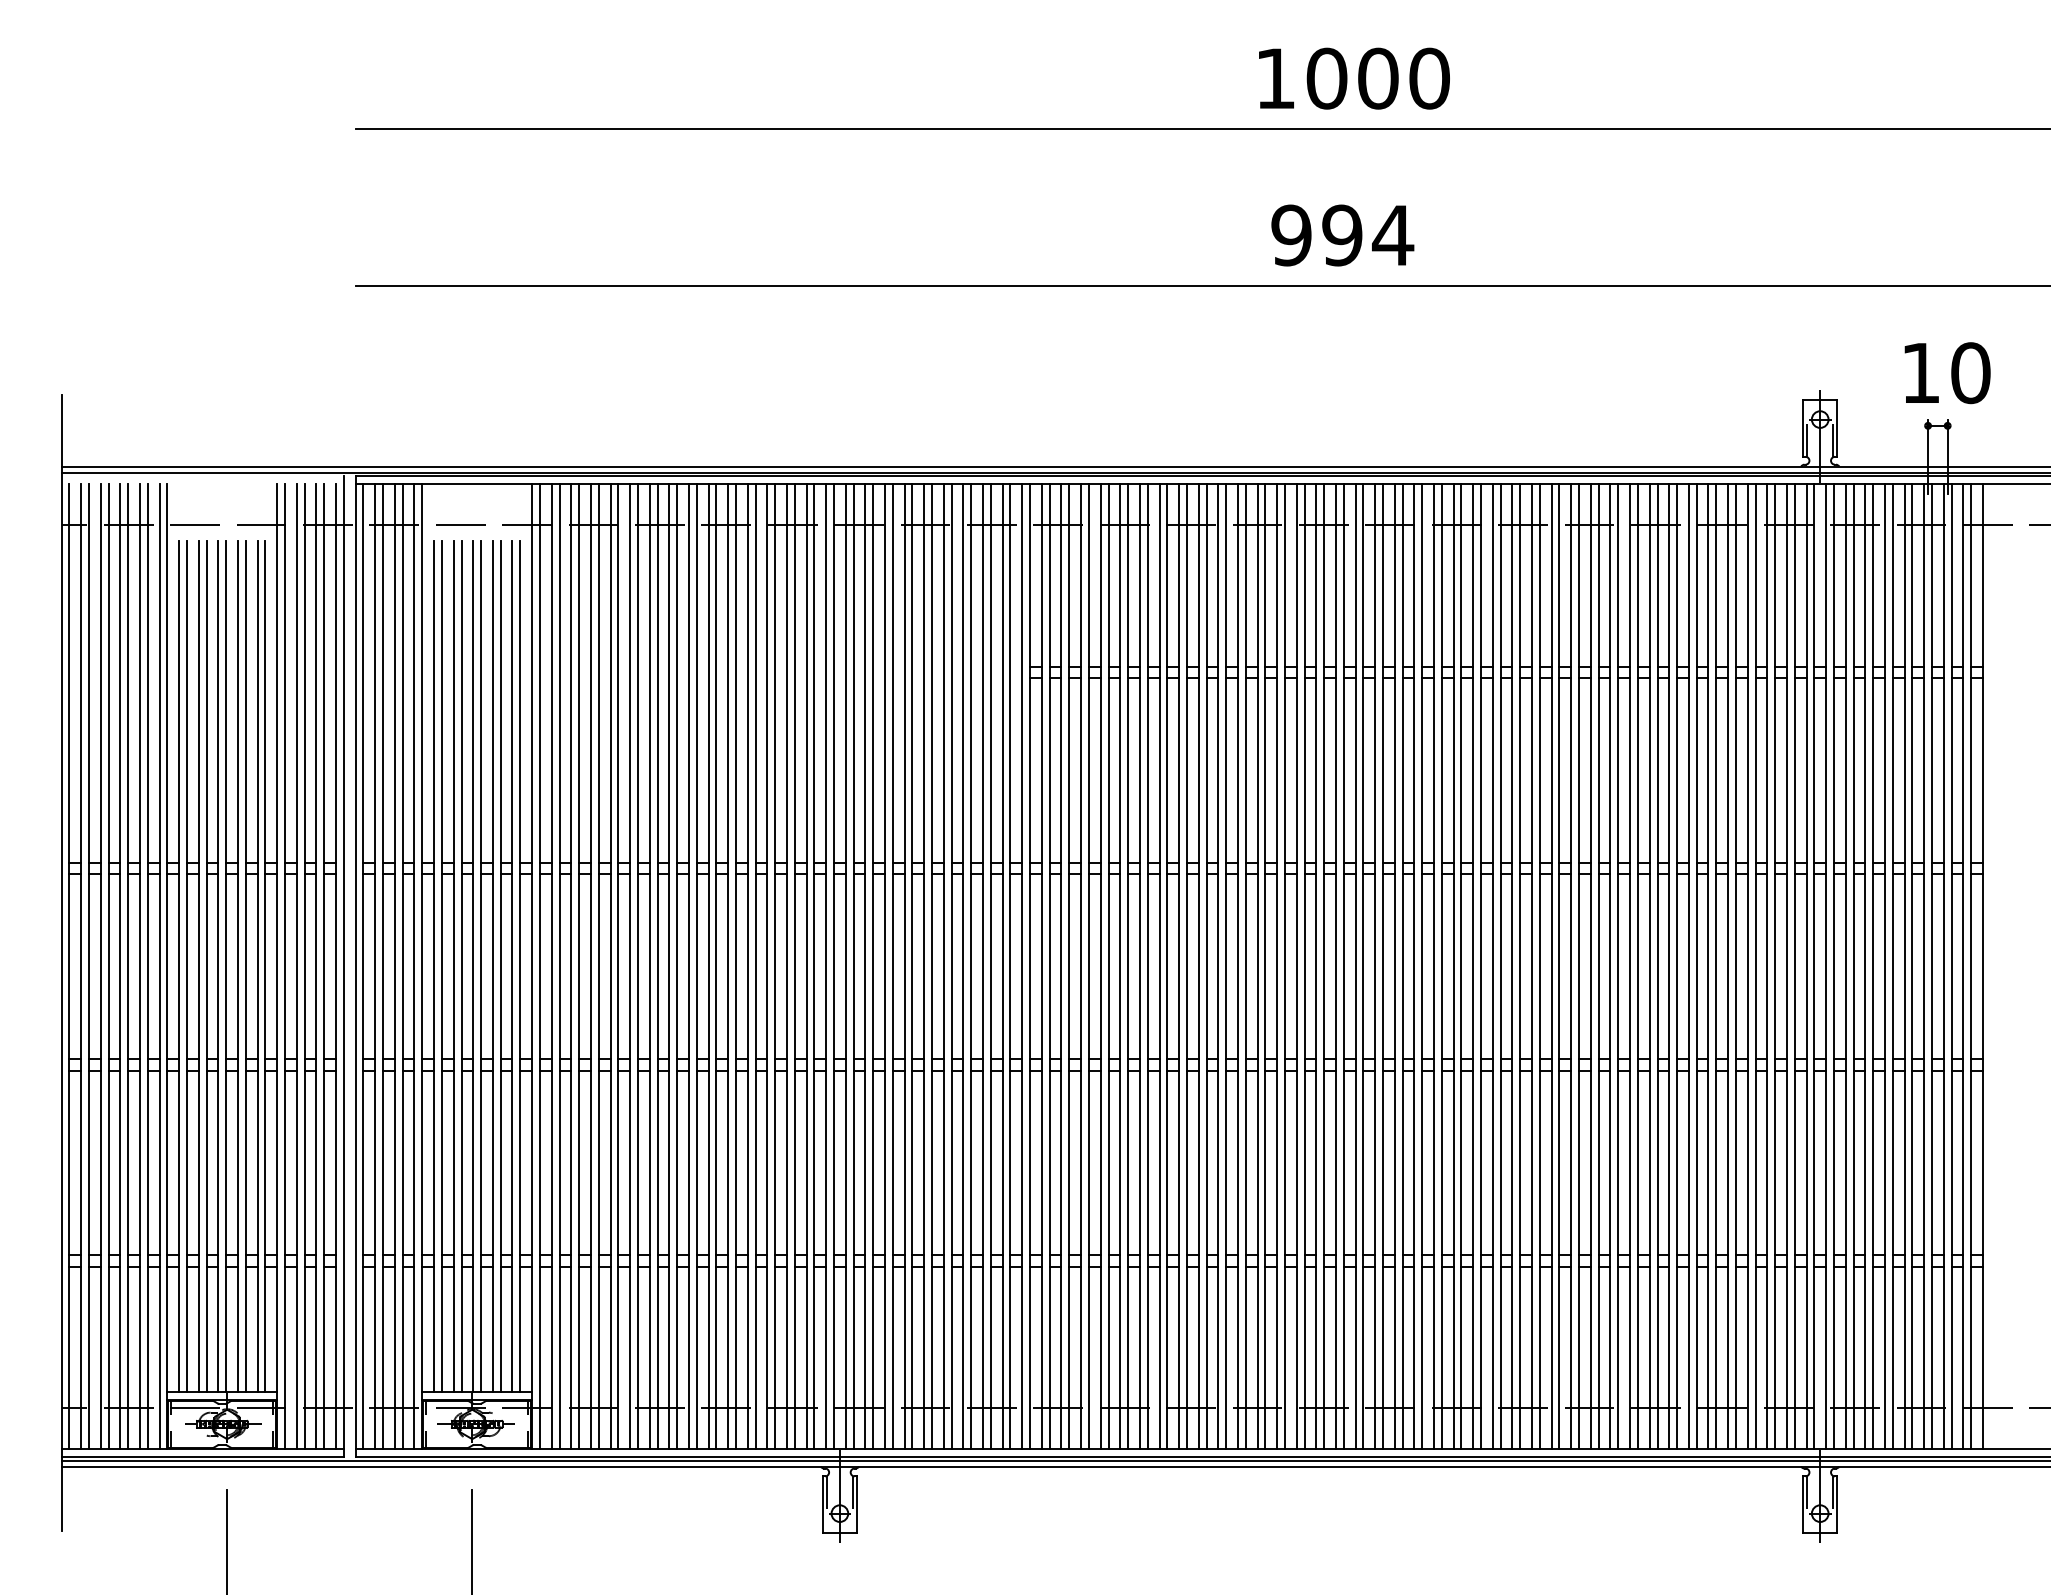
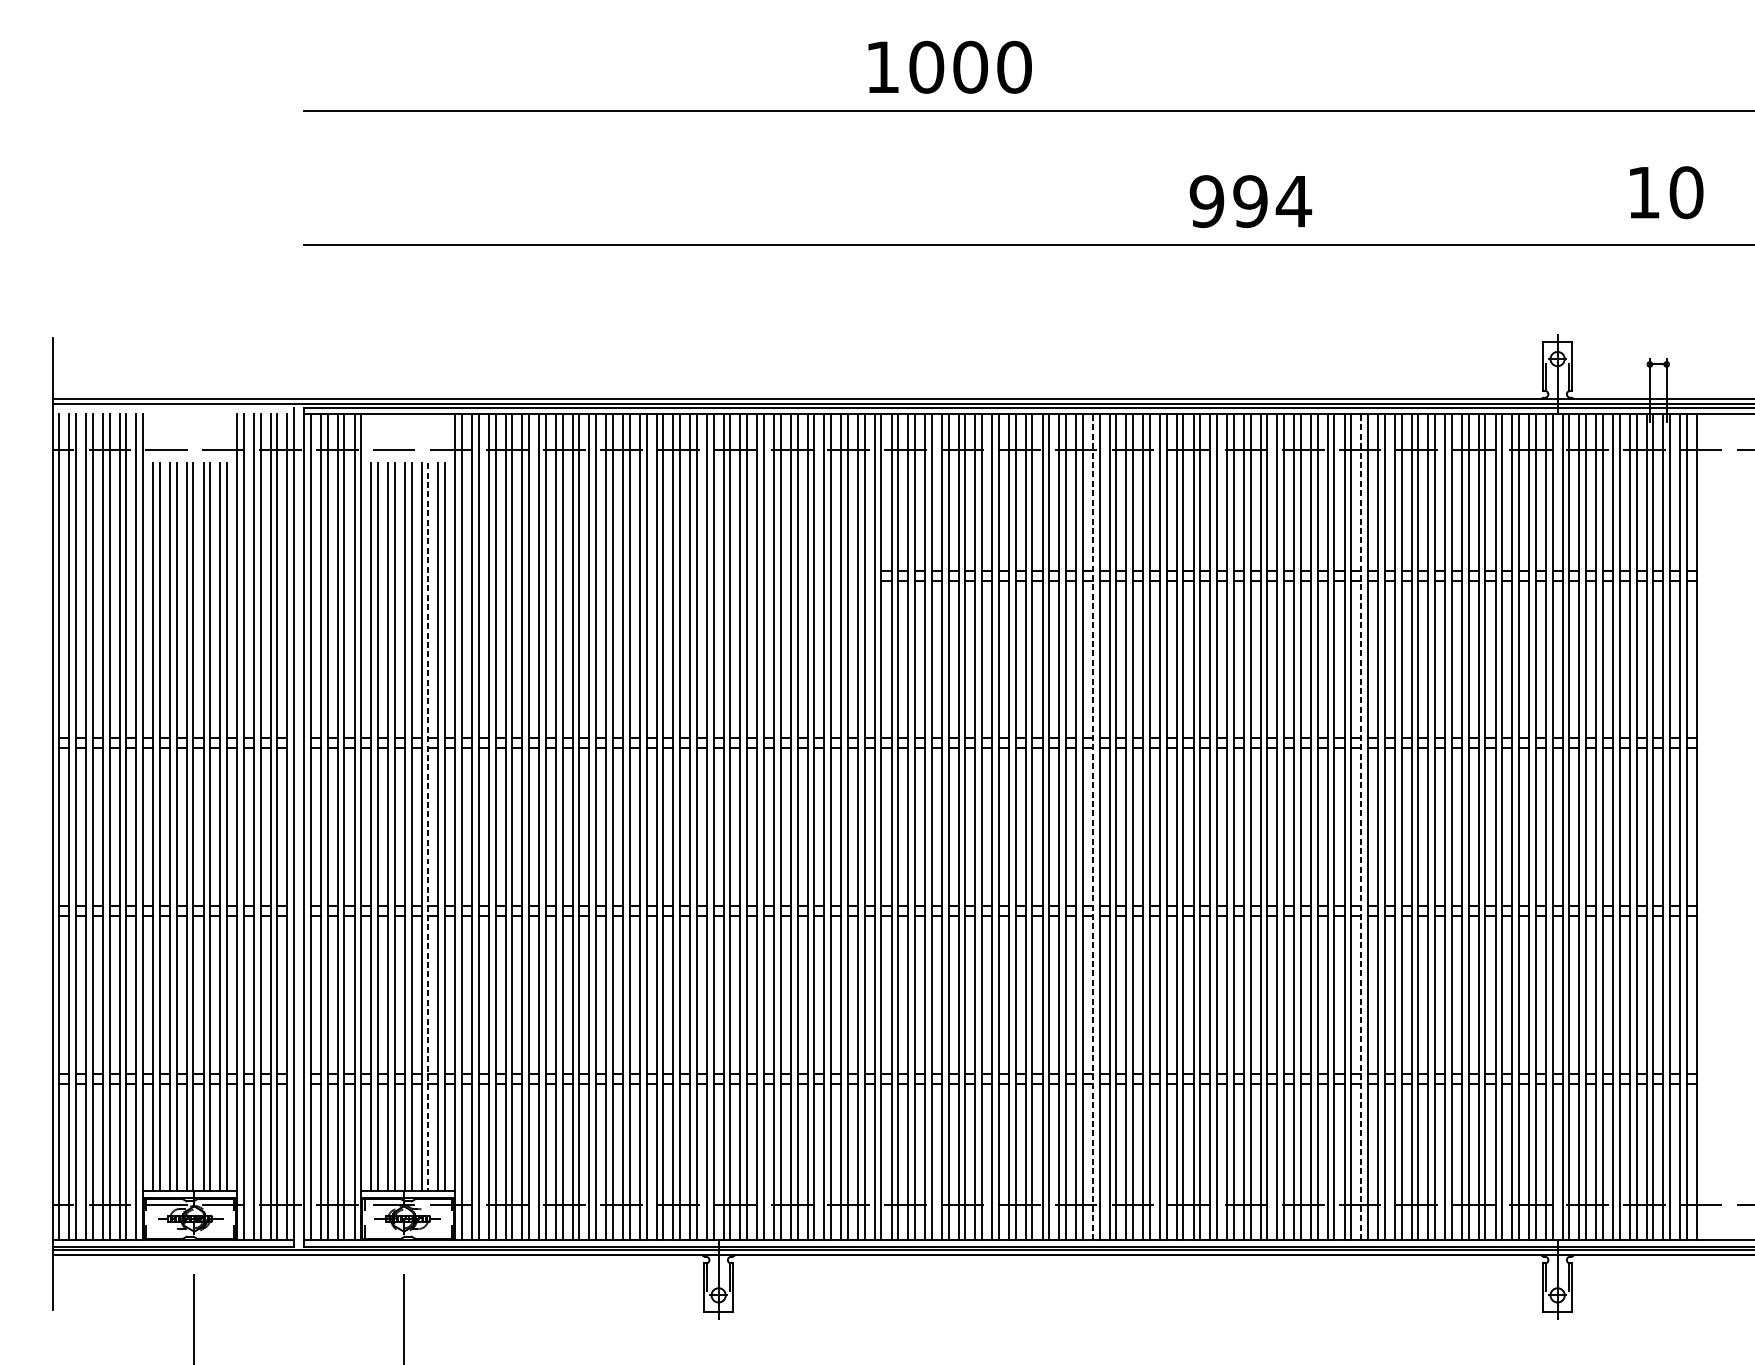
text: (1354, 78) -> (950, 67), moved
text: (1342, 235) -> (1250, 201), moved
text: (1947, 373) -> (1666, 192), moved
line: (1277, 966) -> (1093, 827), solid -> dashed
line: (1590, 966) -> (1361, 827), solid -> dashed
line: (500, 967) -> (428, 827), solid -> dashed

